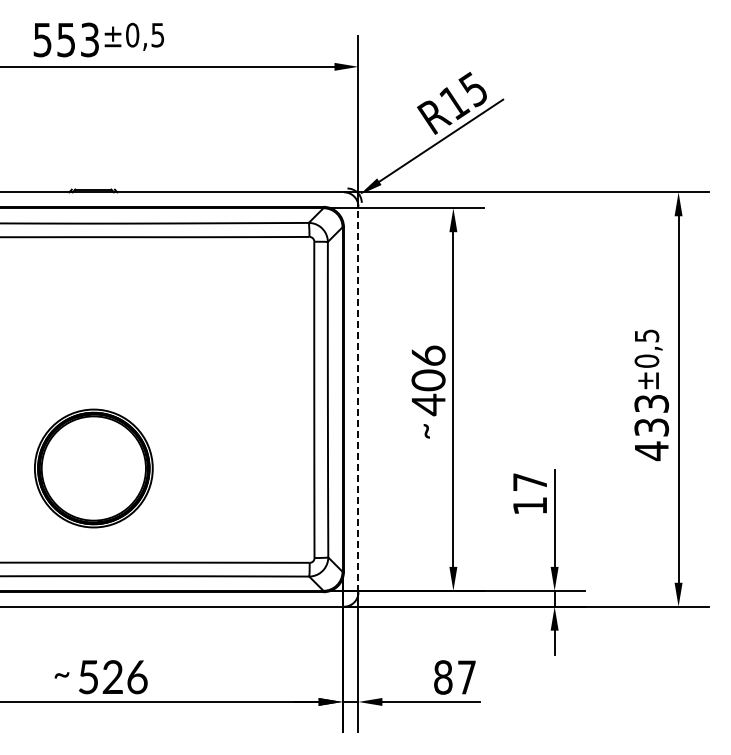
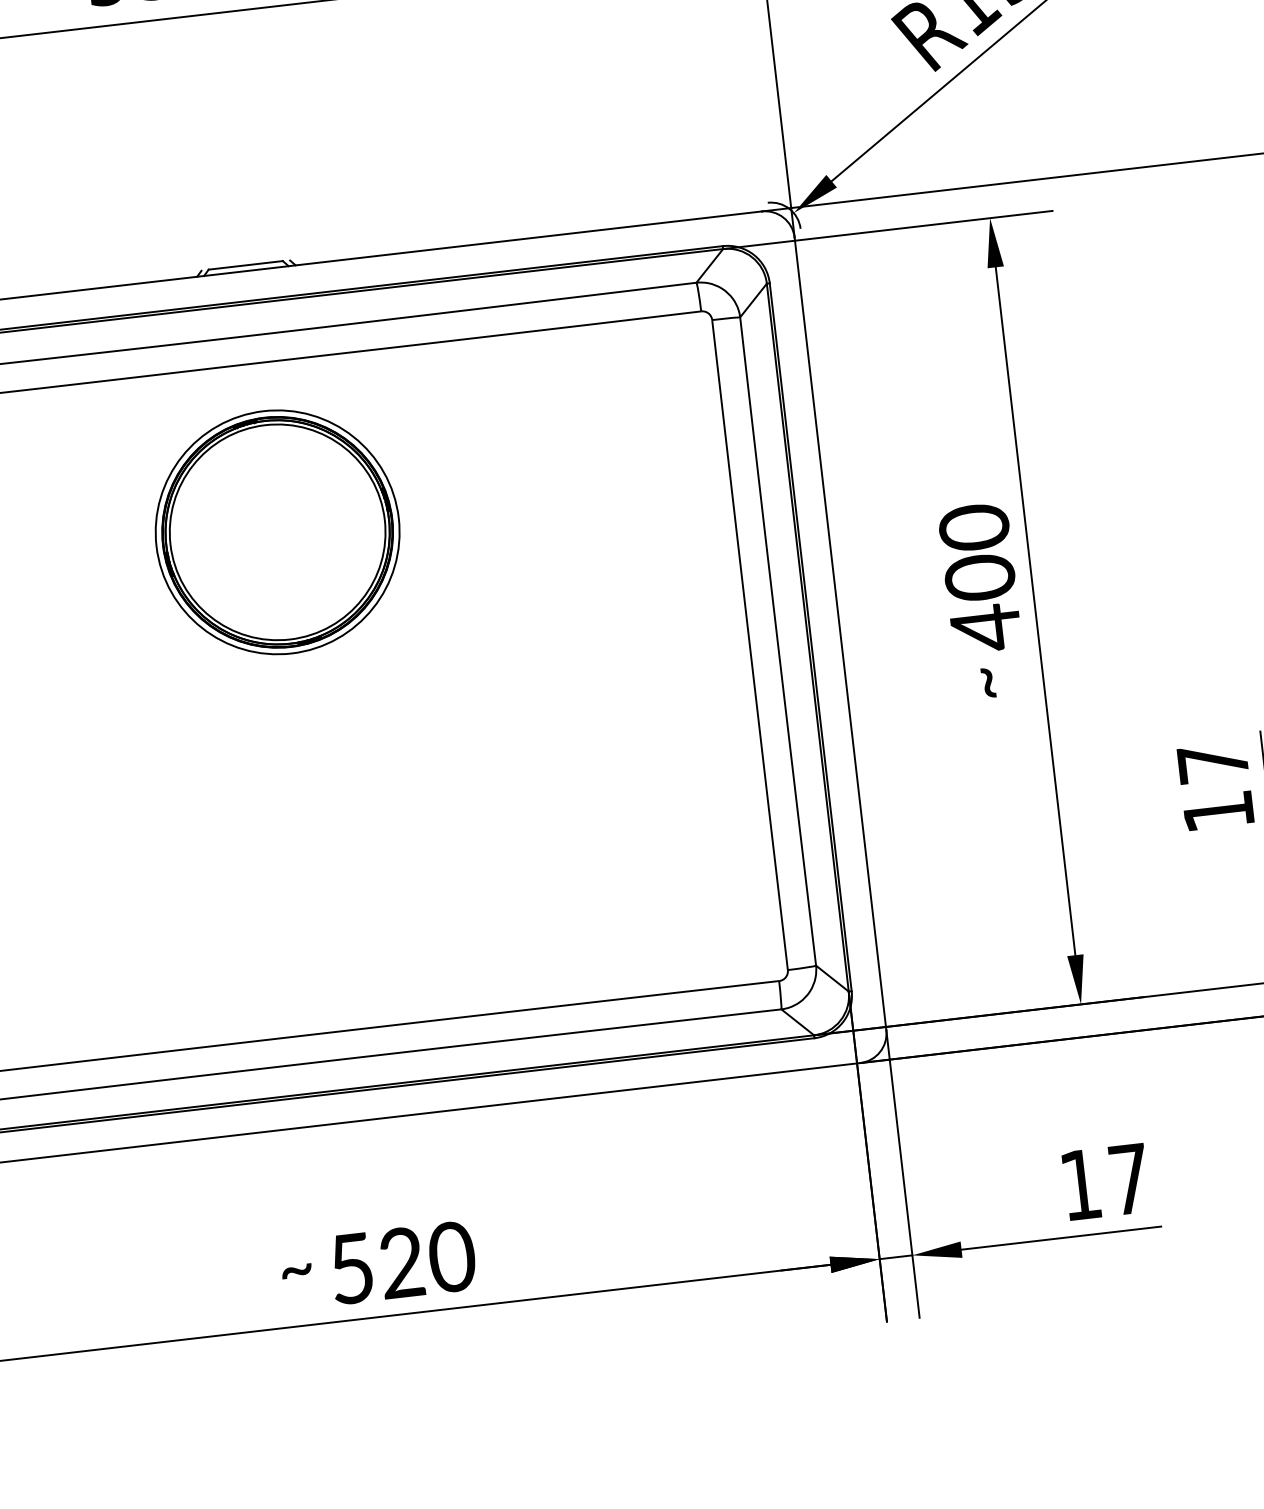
text: (428, 355) -> (973, 526), 406 -> 400
line: (358, 399) -> (840, 633), dashed -> solid
part: (93, 468) -> (276, 532), moved
text: (137, 676) -> (452, 1255), 526 -> 520
text: (443, 677) -> (1081, 1184), 87 -> 17

